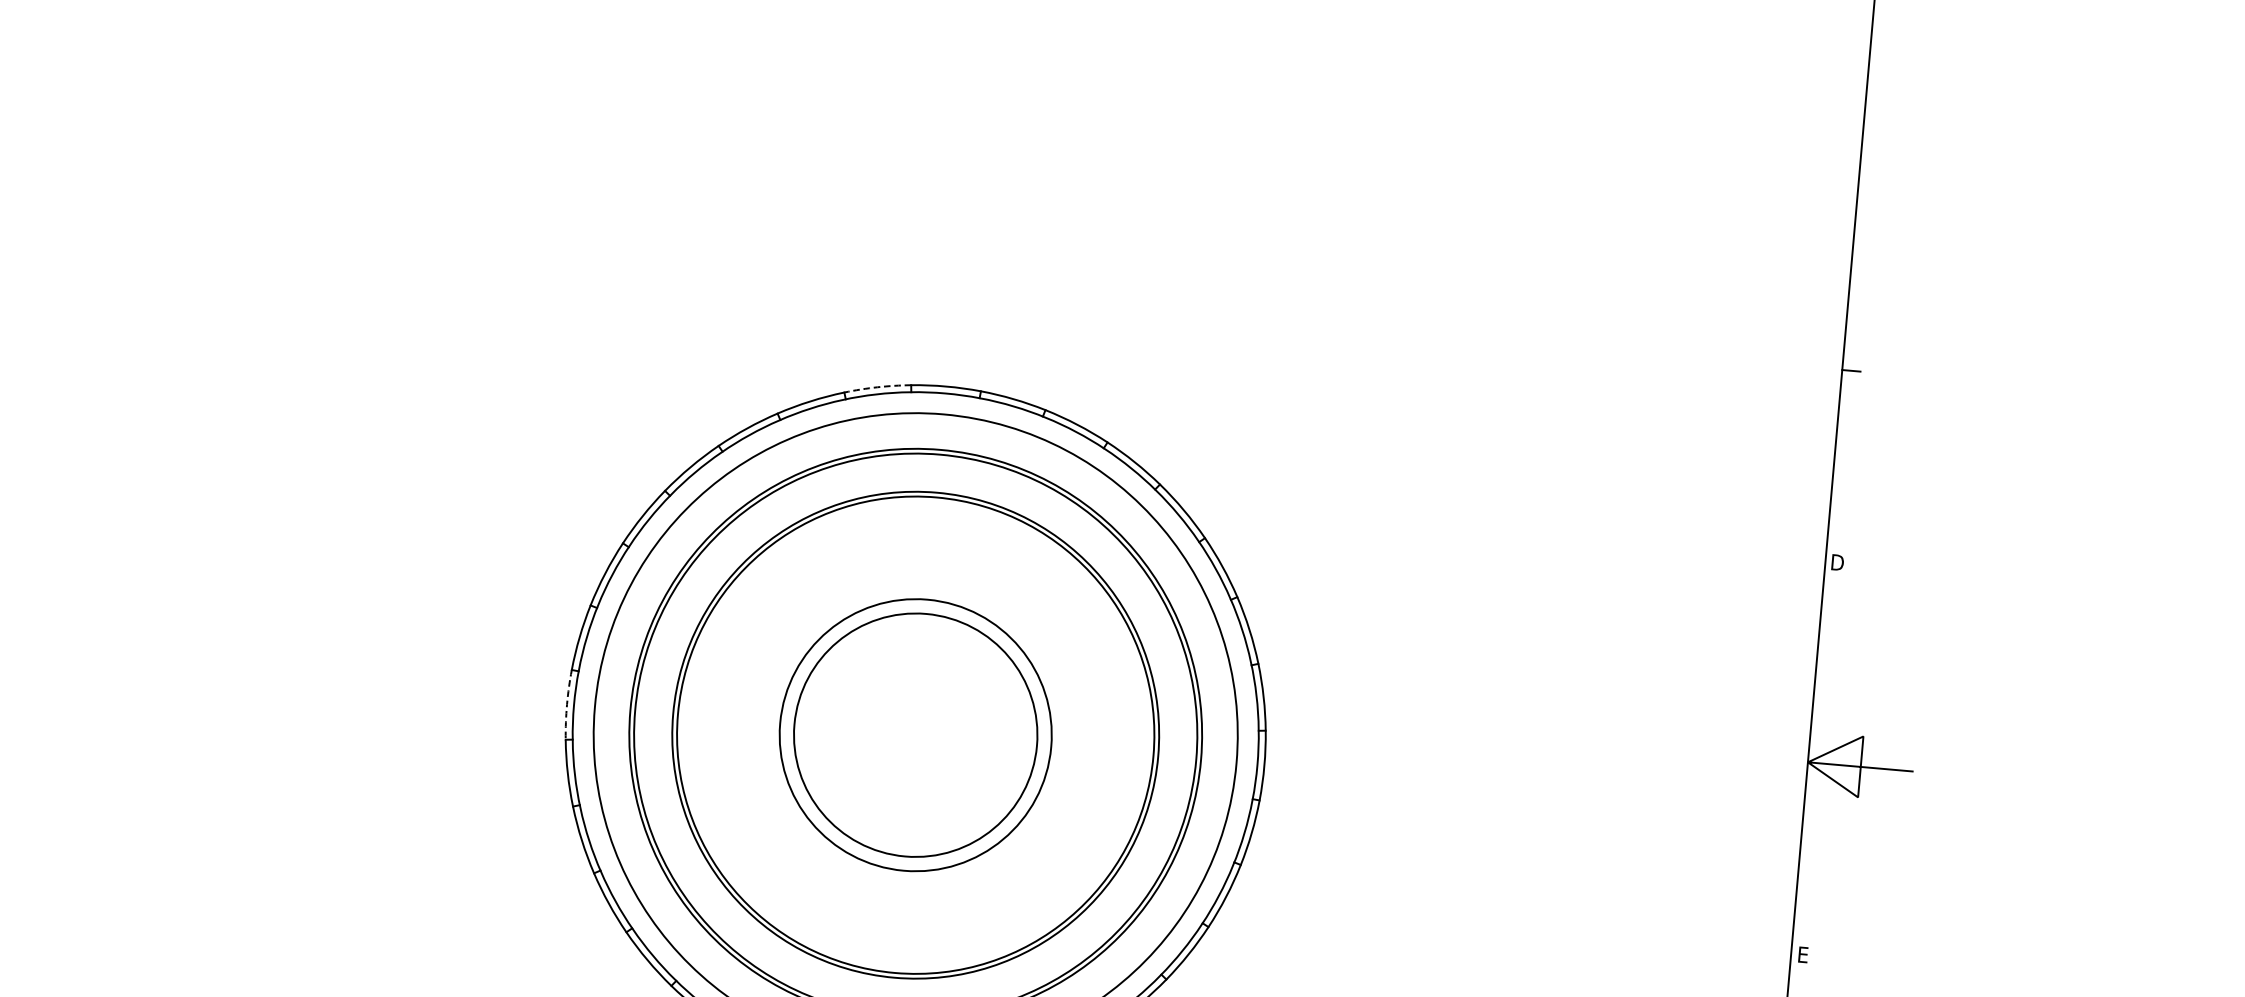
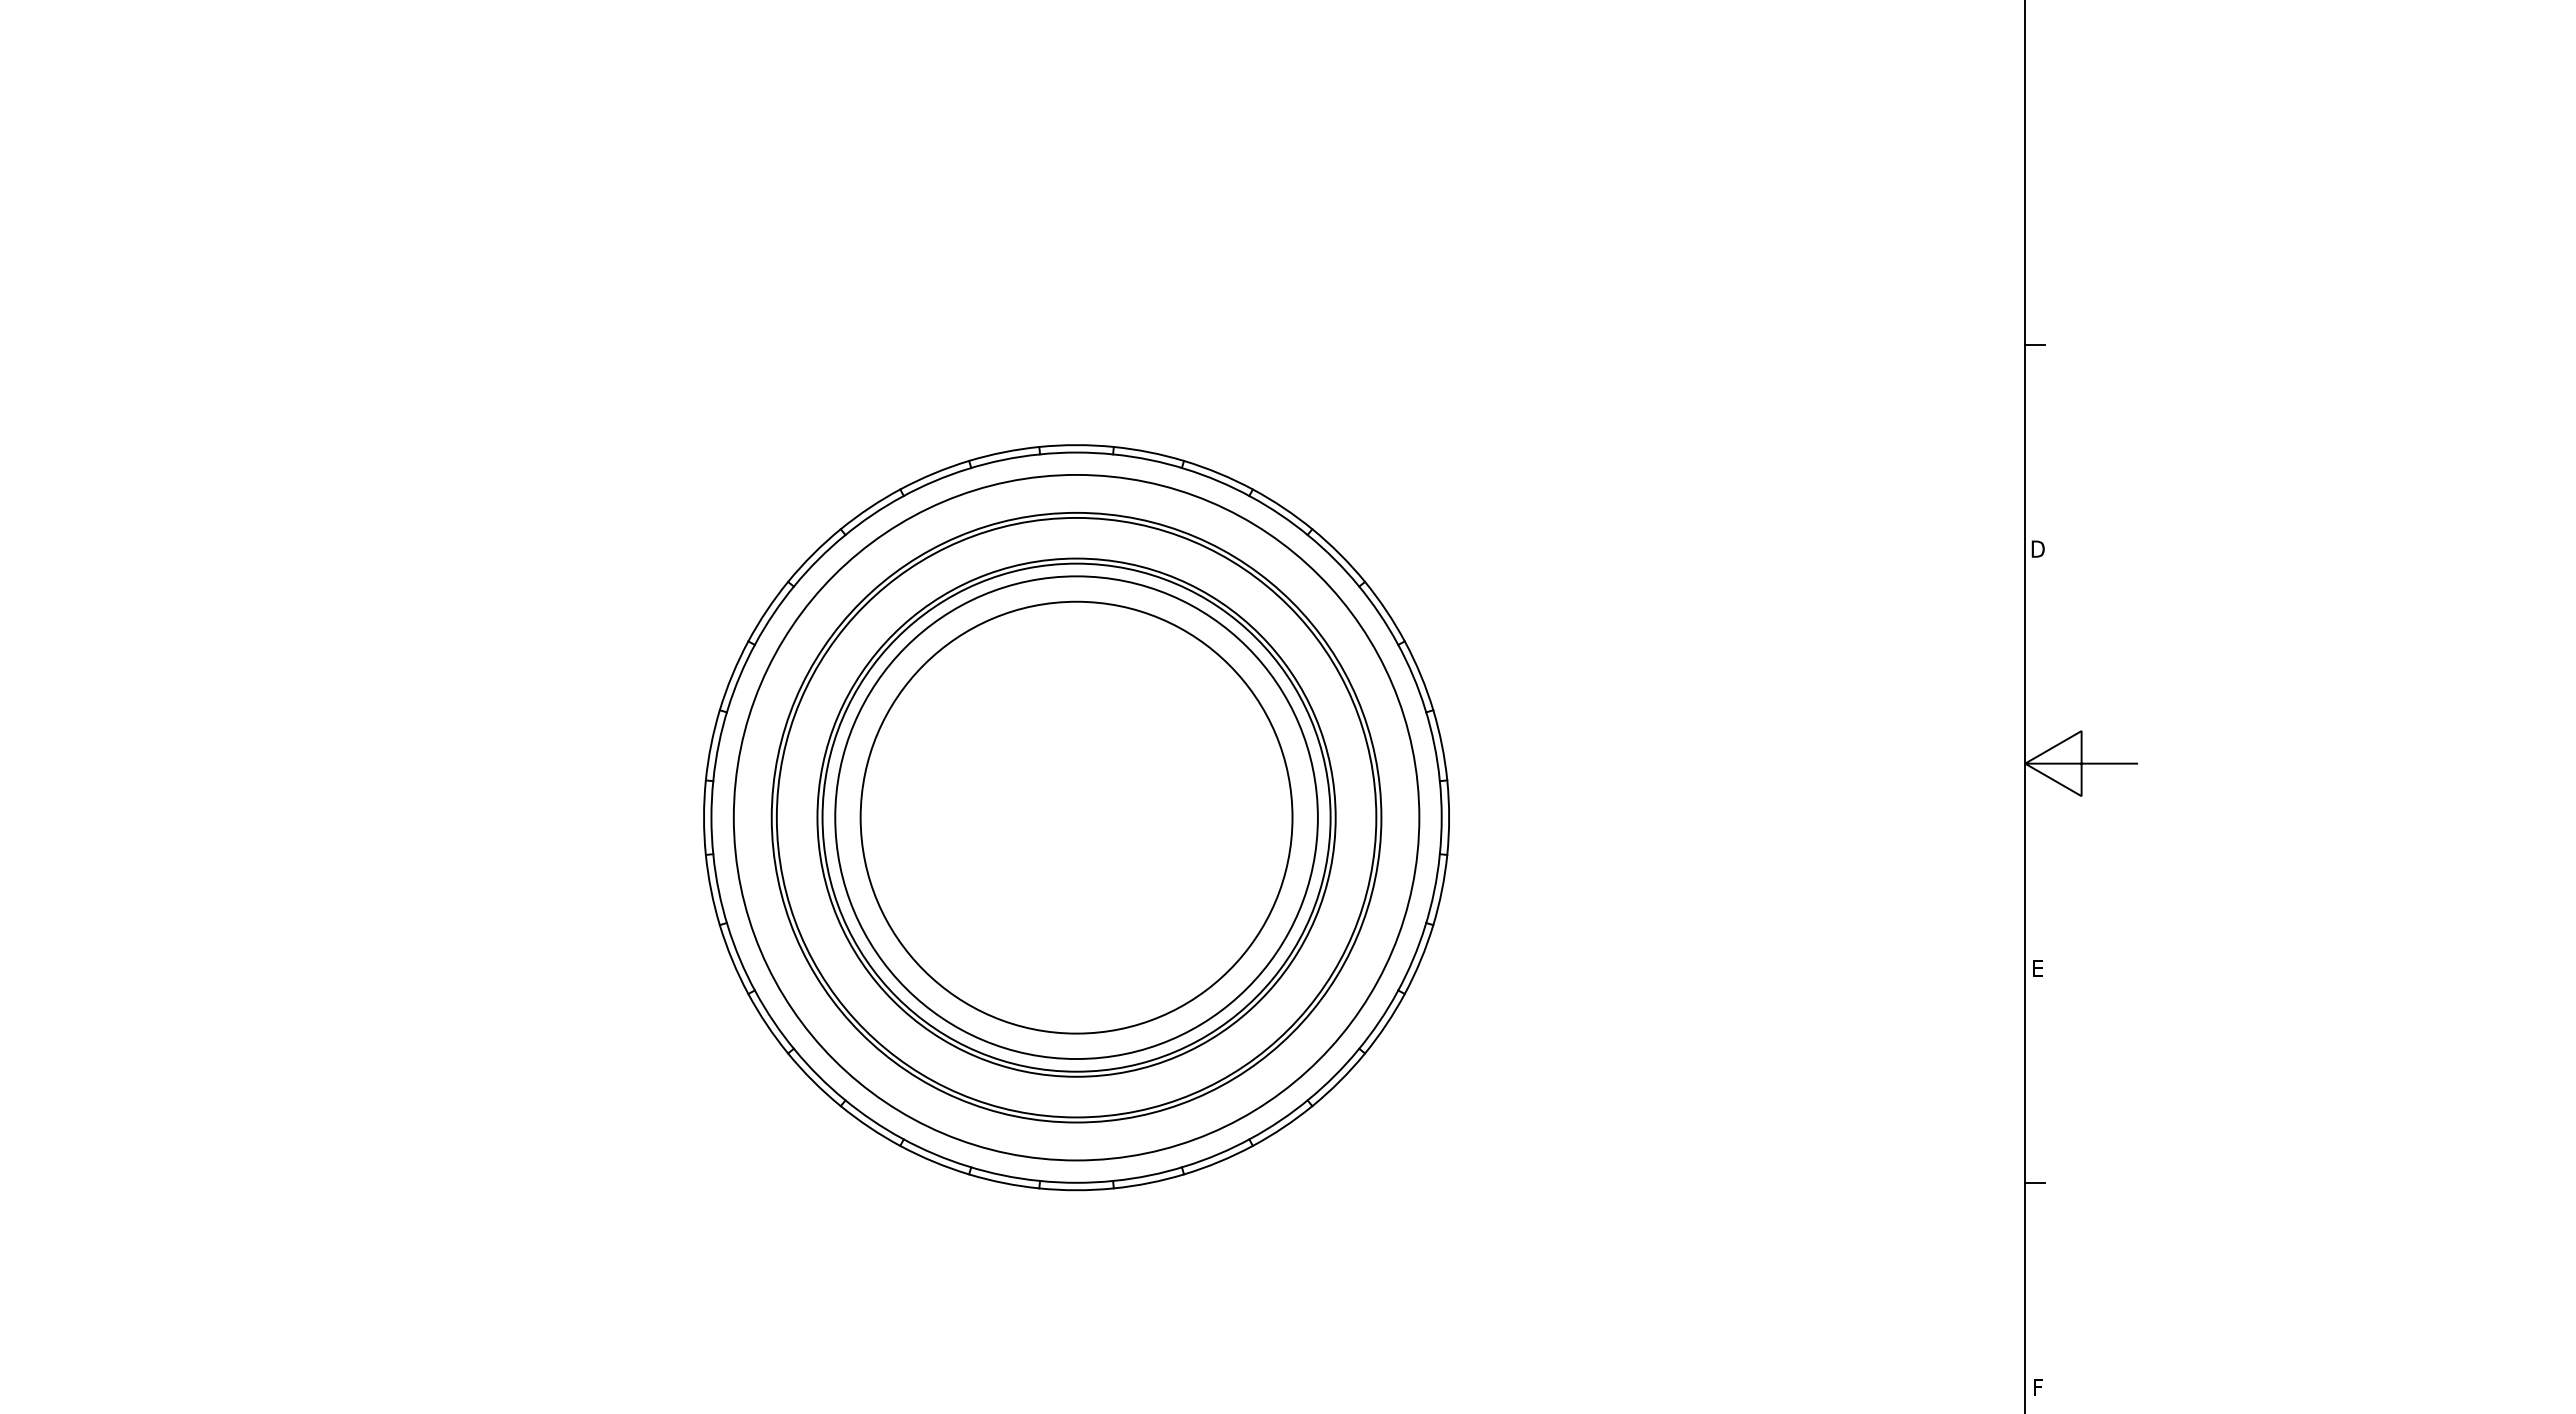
arc: (877, 387) -> (1003, 452), dashed -> solid
arc: (567, 704) -> (704, 817), dashed -> solid
circle: (915, 735) -> (1076, 817), size x1.67
circle: (915, 735) -> (1076, 817), size x1.67

